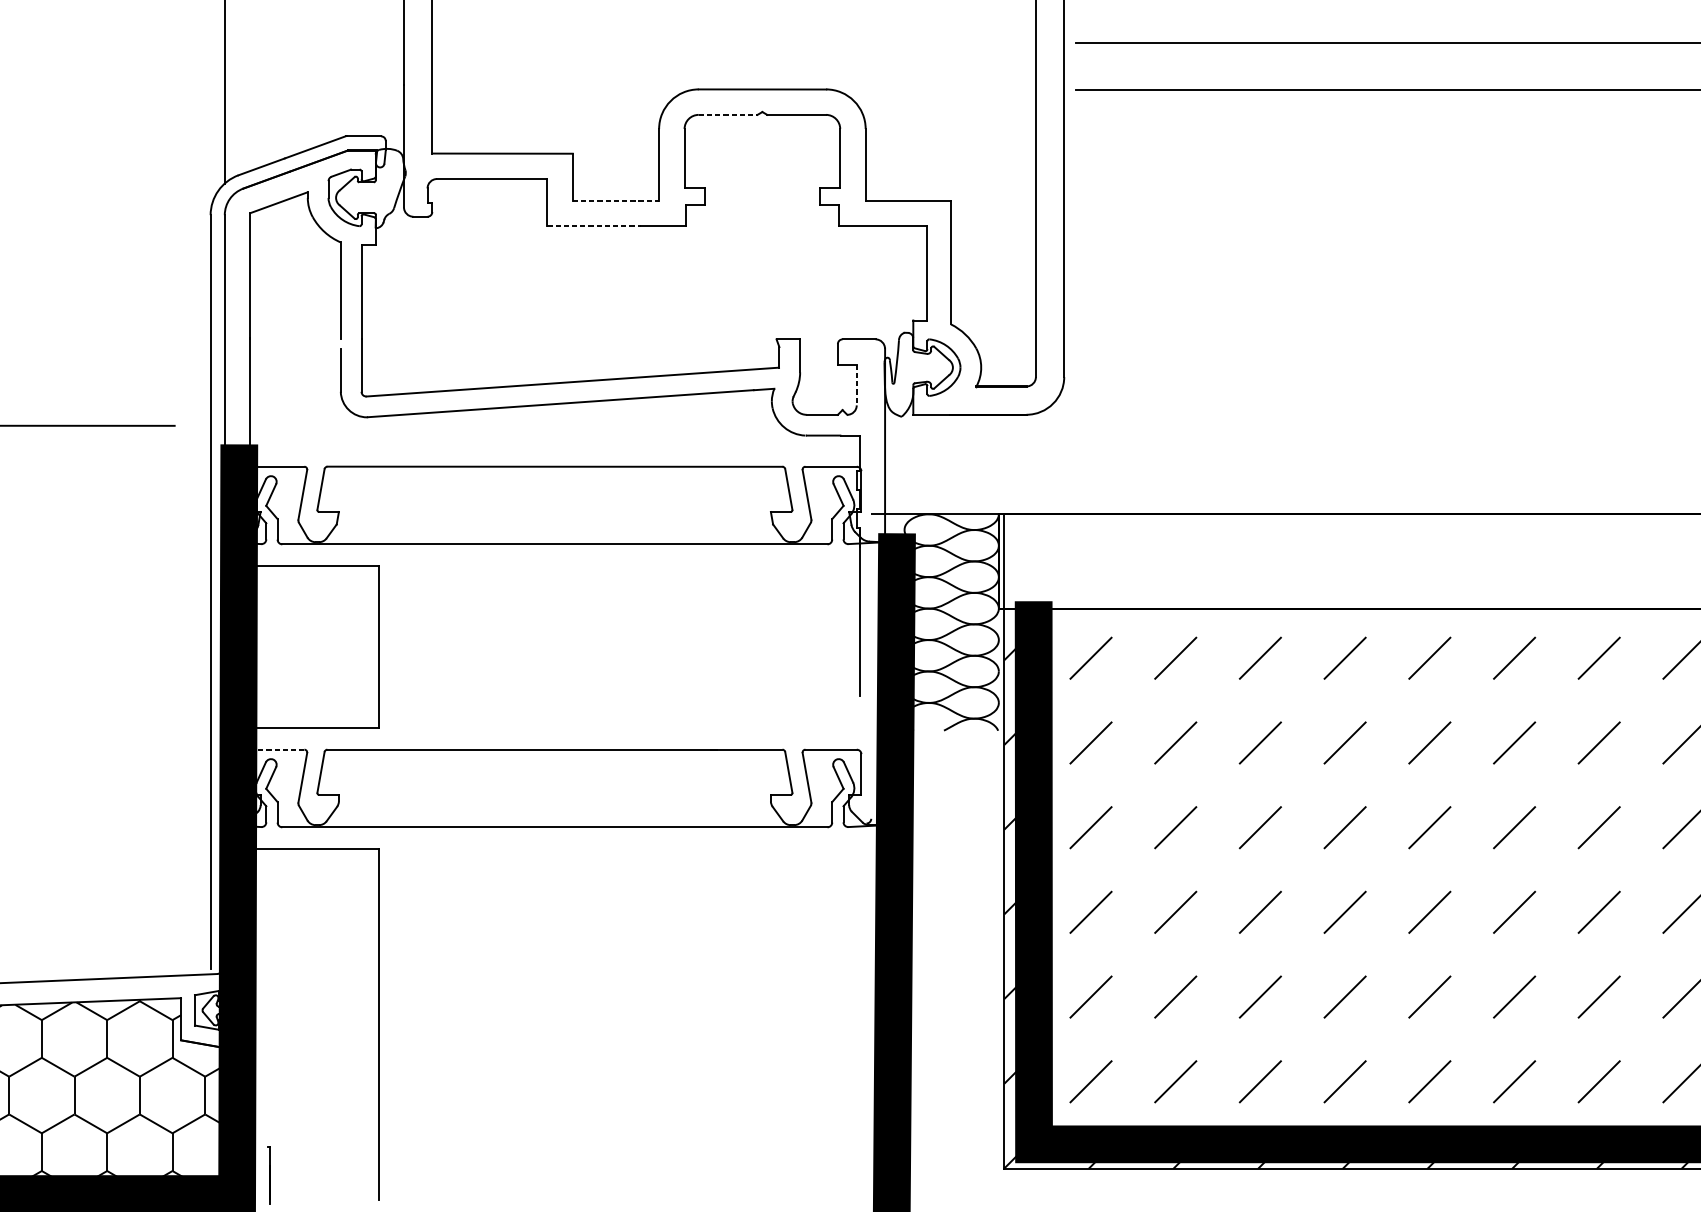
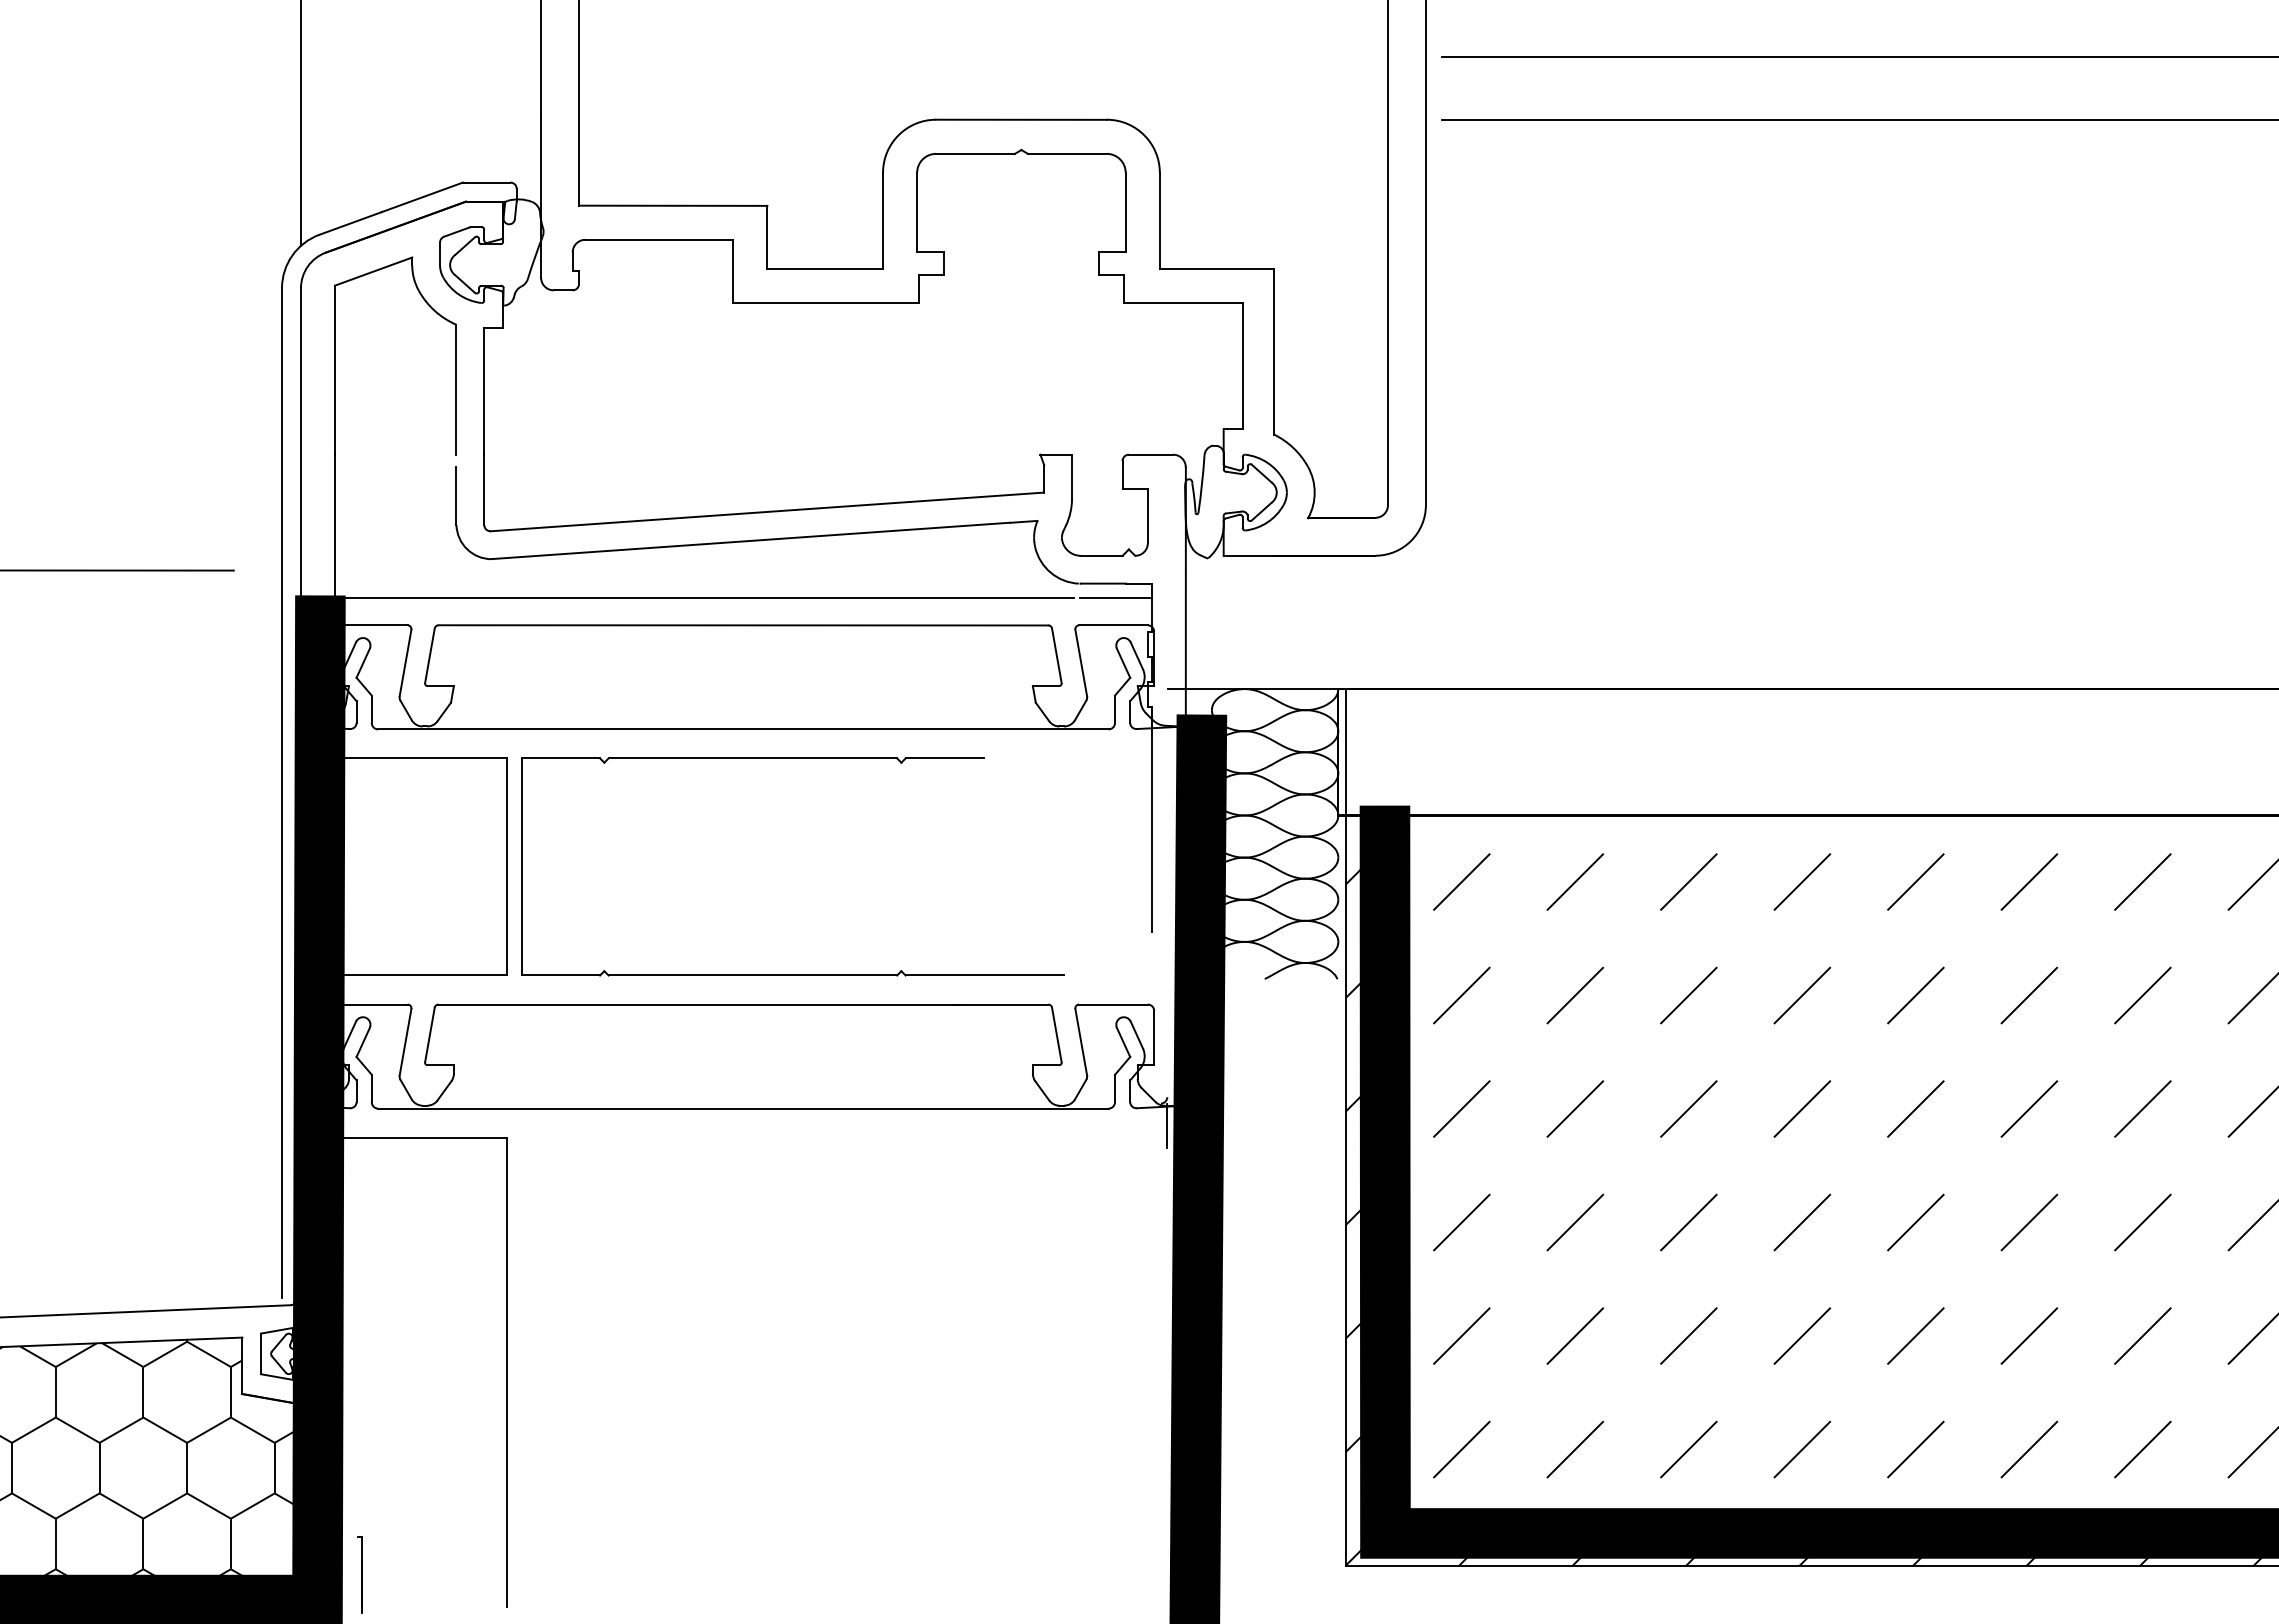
line: (728, 114) -> (976, 153), dashed -> solid
line: (616, 200) -> (825, 268), dashed -> solid
line: (594, 226) -> (796, 303), dashed -> solid
line: (856, 385) -> (1147, 516), dashed -> solid
line: (525, 445) -> (704, 597), added
line: (832, 445) -> (1115, 597), added
part: (591, 566) -> (792, 758), added
line: (278, 749) -> (372, 1004), dashed -> solid
line: (871, 839) -> (1167, 1125), added

